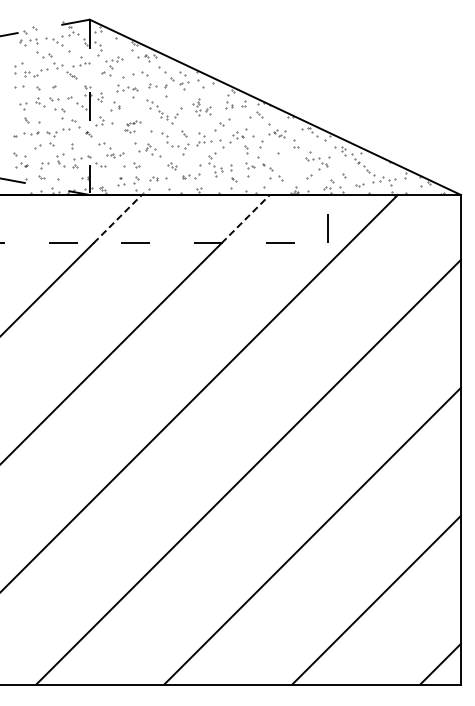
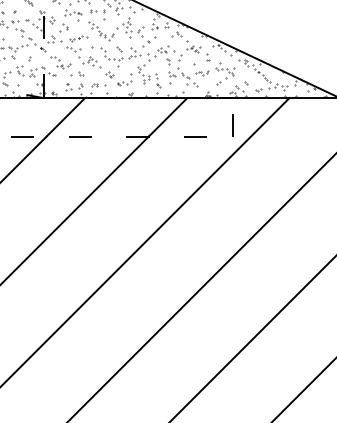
part: (201, 107) -> (132, 28), size x1.43
part: (132, 126) -> (77, 43), size x1.67
part: (288, 163) -> (202, 72), added
line: (118, 218) -> (66, 116), dashed -> solid
line: (246, 218) -> (168, 116), dashed -> solid

